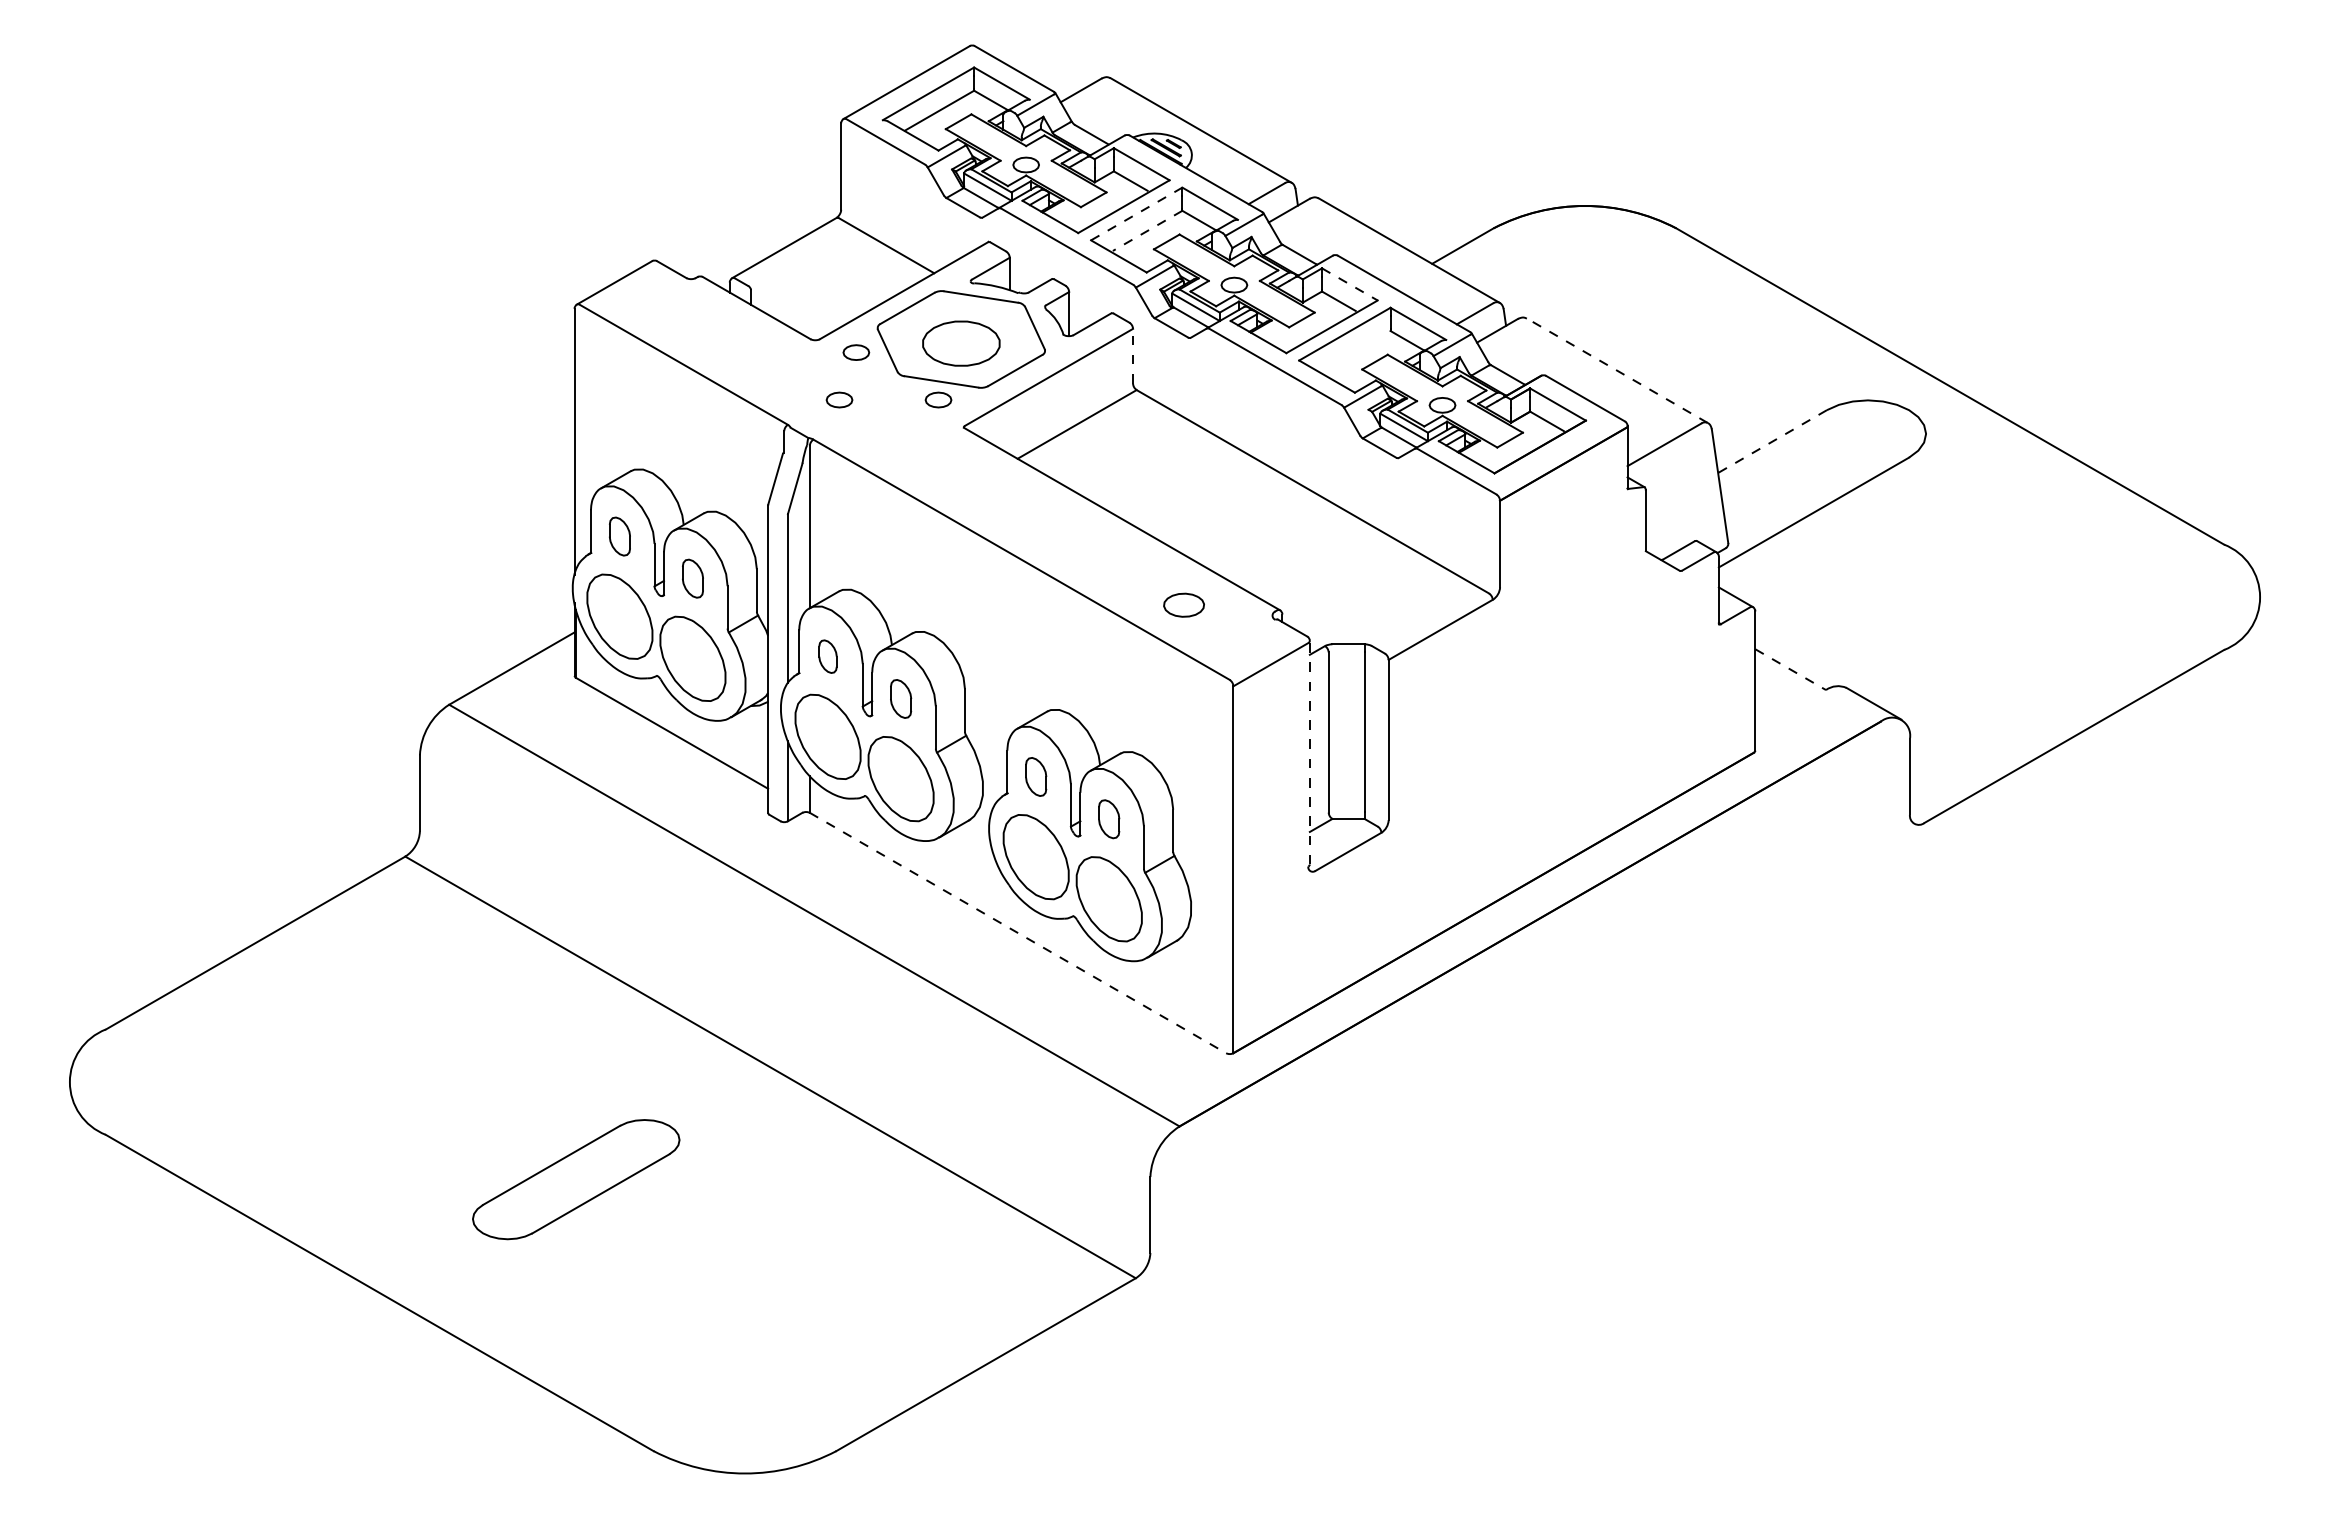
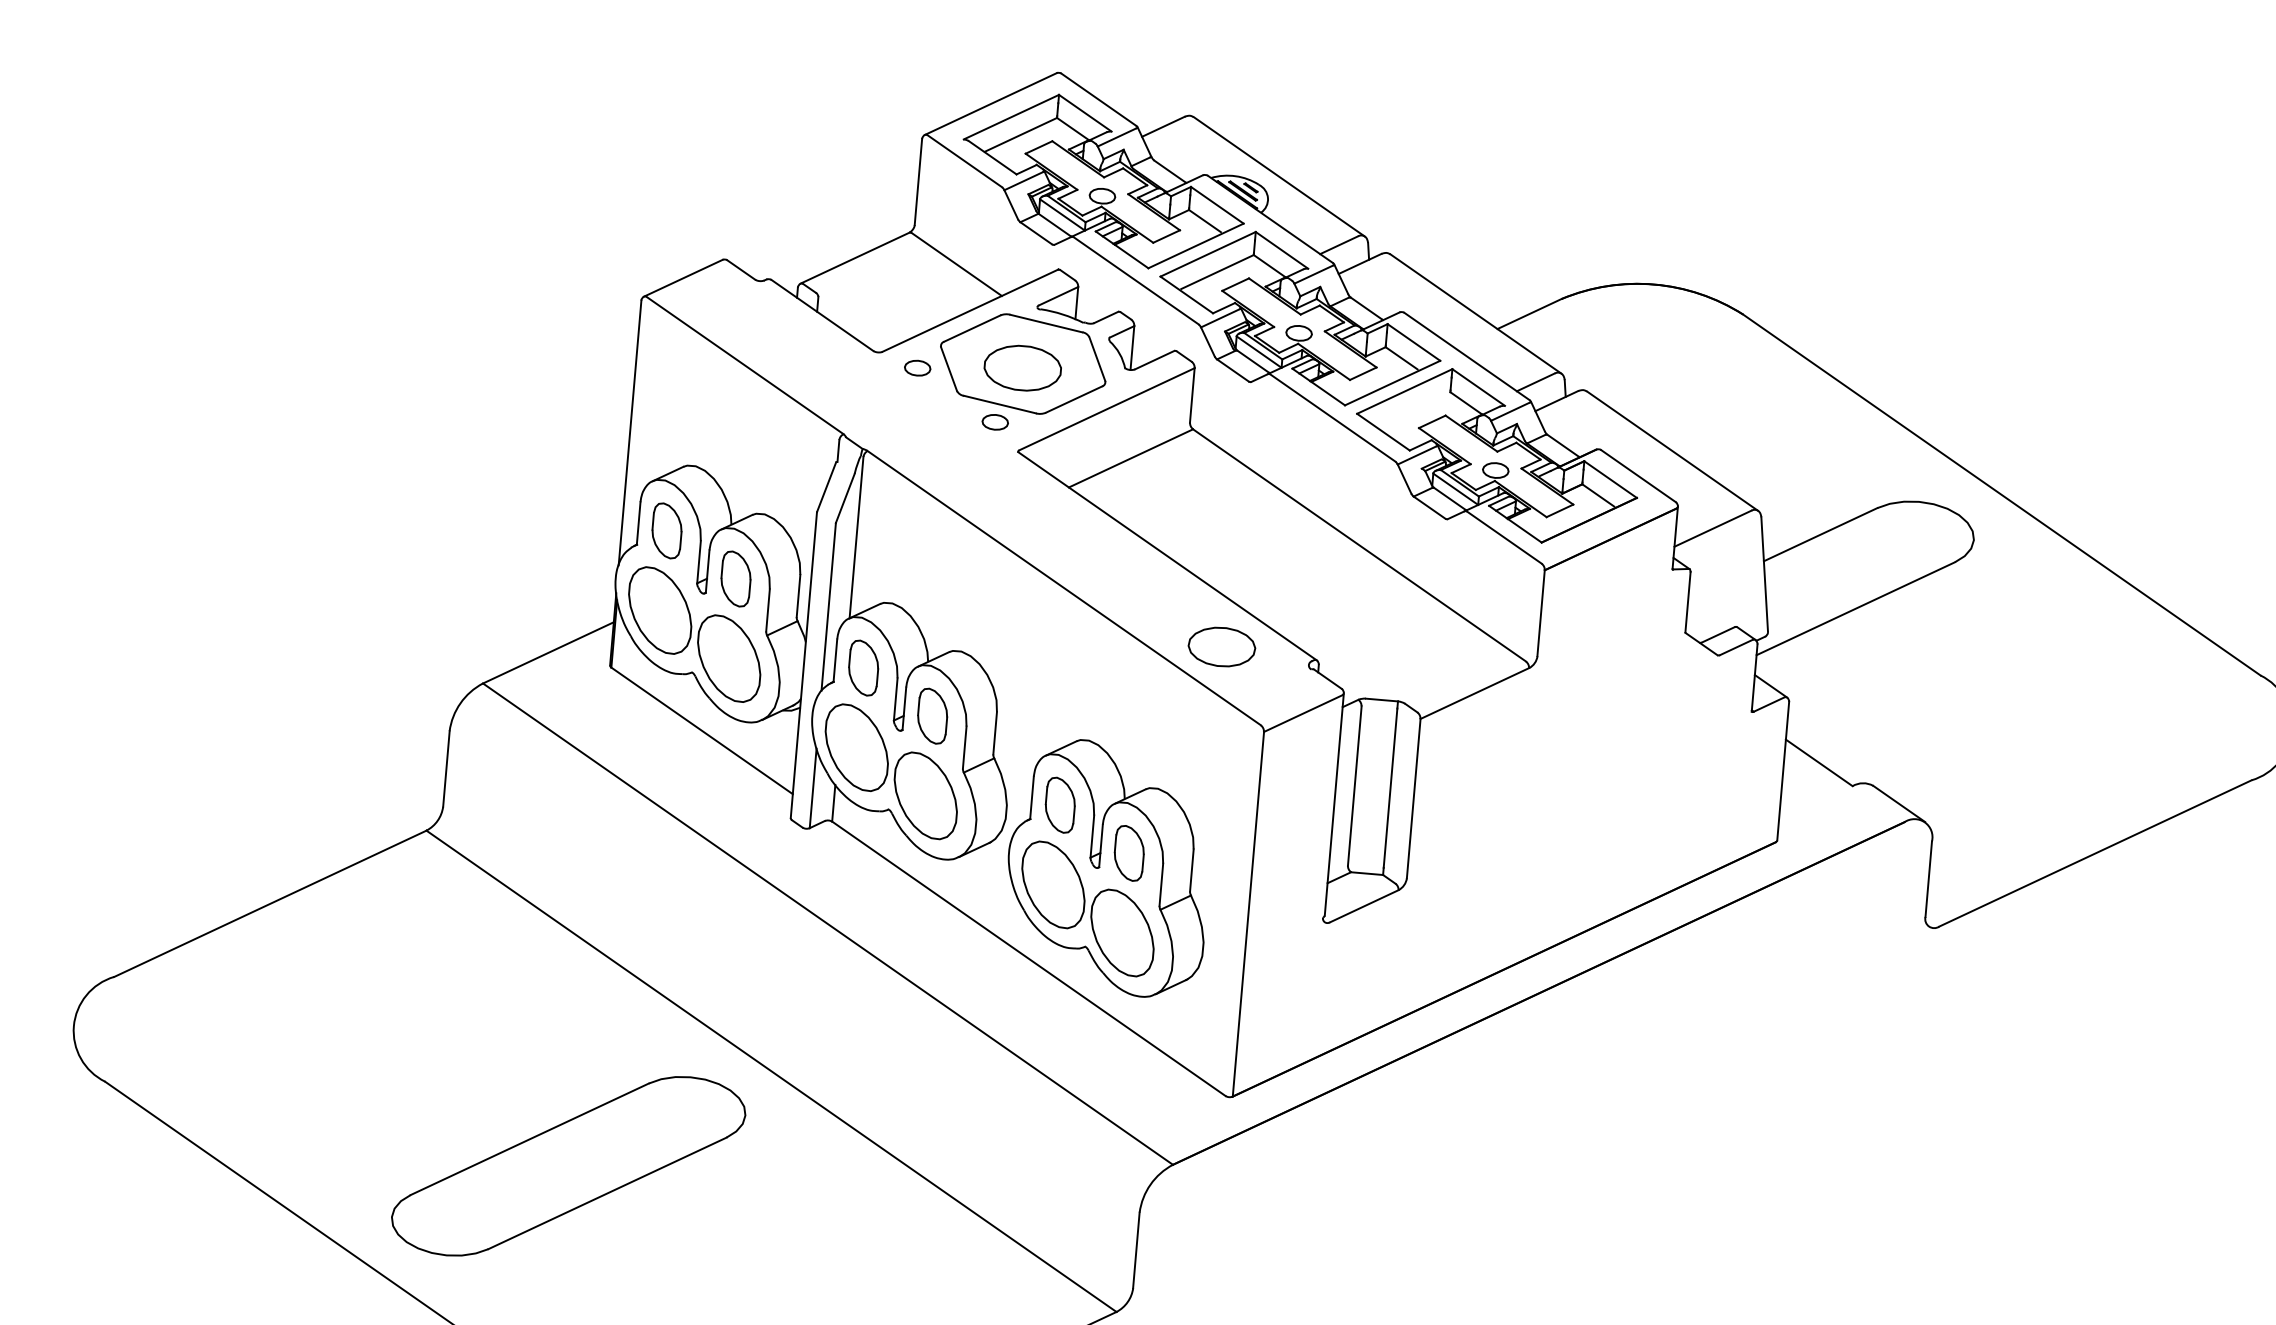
line: (1136, 214) -> (1207, 254), dashed -> solid
line: (1147, 231) -> (1217, 272), dashed -> solid
line: (1350, 284) -> (1414, 342), dashed -> solid
line: (1133, 355) -> (1192, 394), dashed -> solid
line: (1616, 370) -> (1671, 450), dashed -> solid
part: (839, 399) -> (896, 413), removed
line: (1772, 441) -> (1820, 534), dashed -> solid
part: (619, 536) -> (666, 530), size x1.43
part: (692, 578) -> (735, 578), size x1.43
part: (1183, 605) -> (1221, 647), size x1.67
part: (827, 656) -> (863, 667), size x1.67
line: (1790, 669) -> (1819, 762), dashed -> solid
part: (900, 698) -> (932, 715), size x1.43
line: (1309, 752) -> (1333, 804), dashed -> solid
part: (1035, 776) -> (1059, 804), size x1.43
part: (1108, 819) -> (1128, 853), size x1.43
line: (1018, 933) -> (1029, 959), dashed -> solid
part: (576, 1179) -> (569, 1166), size x1.67

